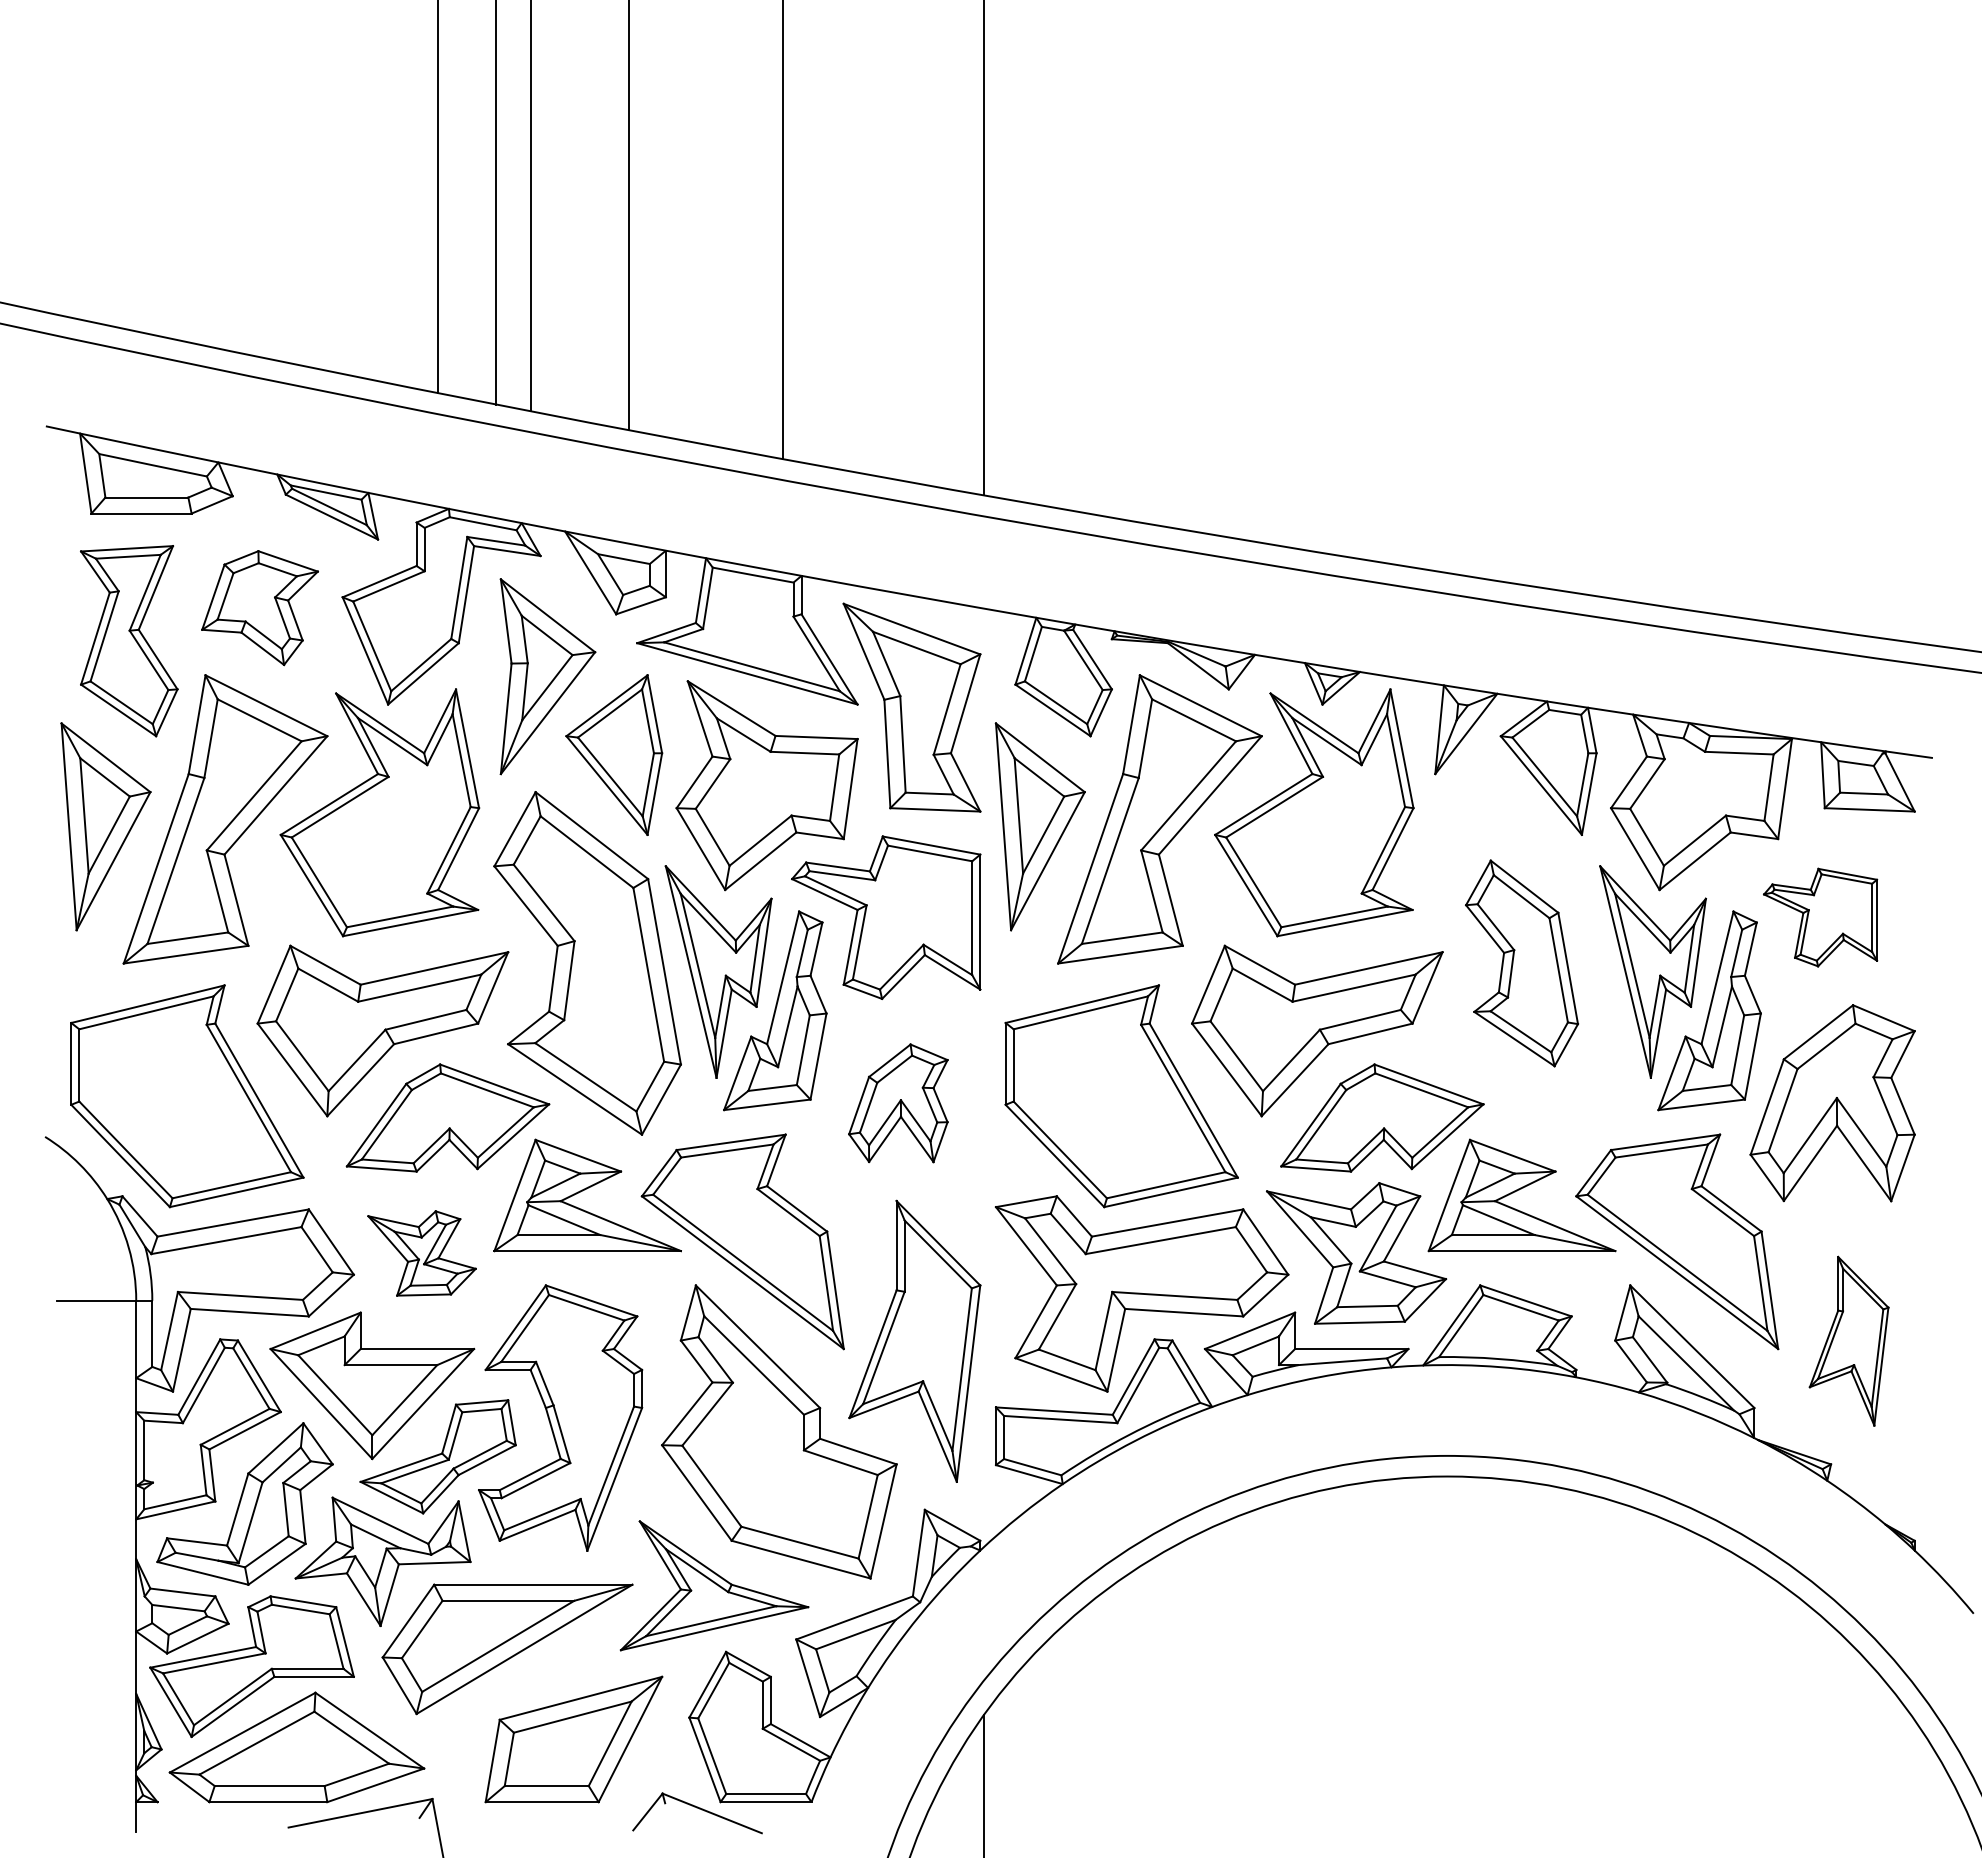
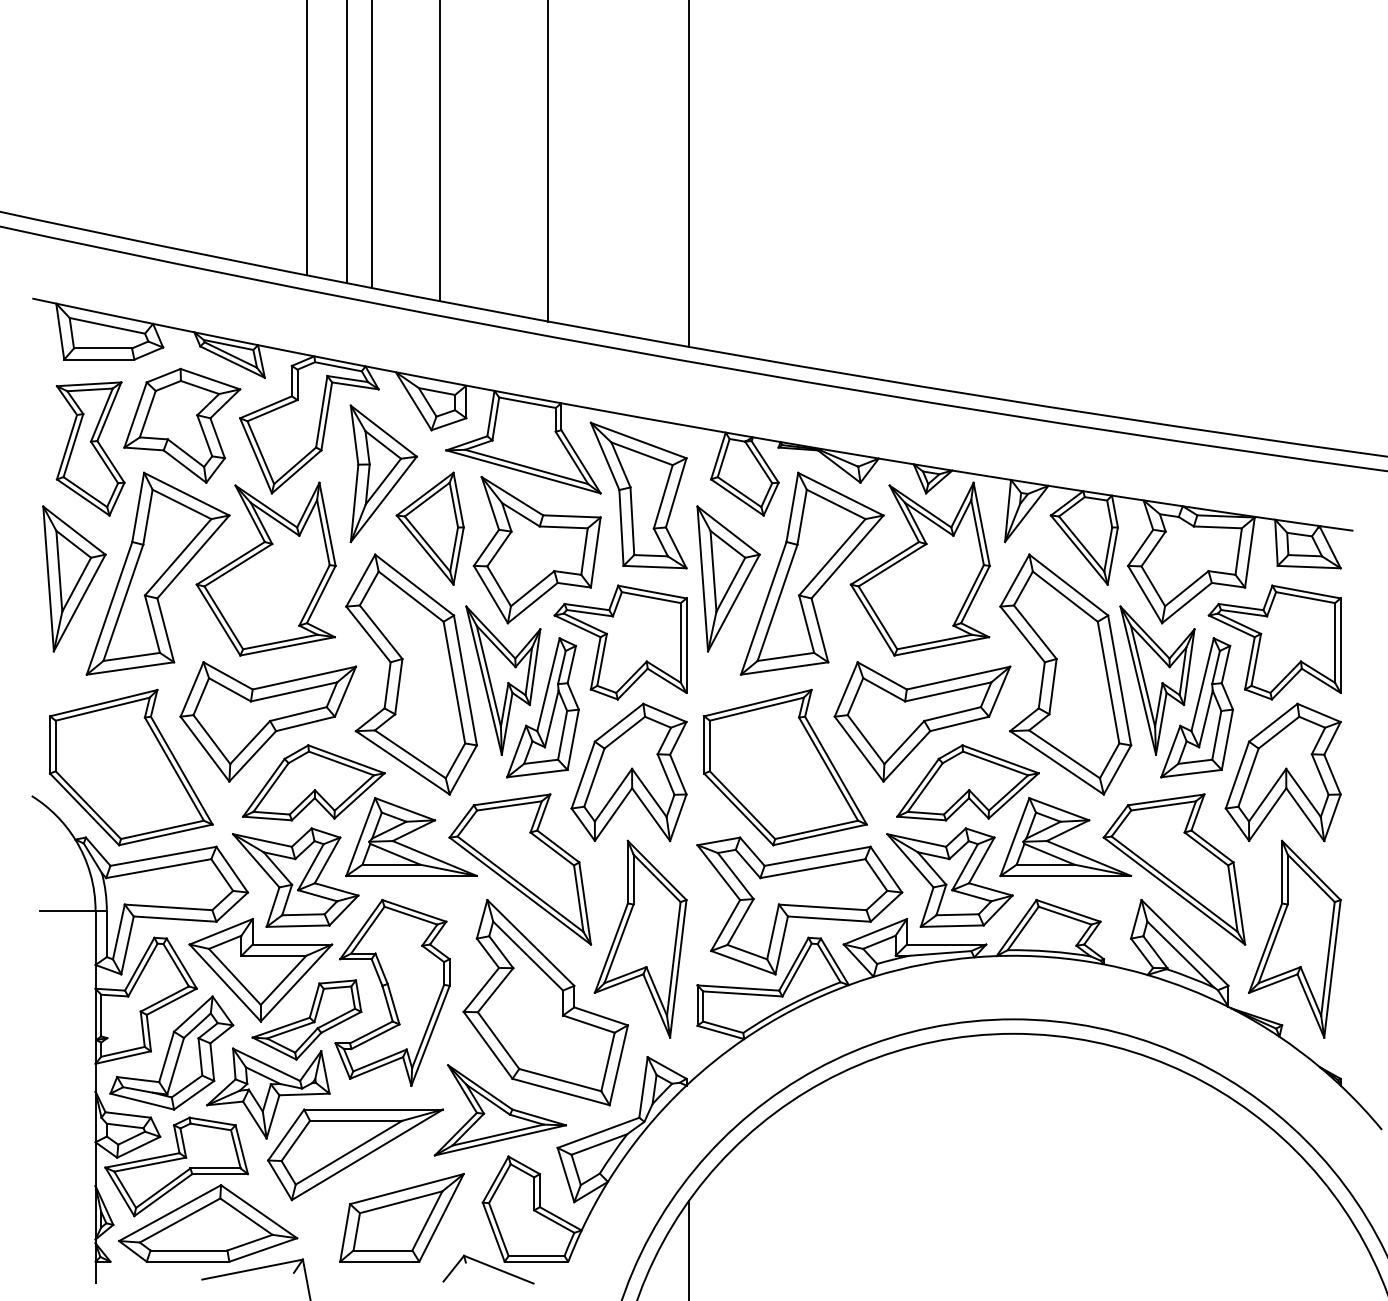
part: (259, 607) -> (181, 425), size x1.43
part: (1820, 917) -> (1274, 642), size x1.67
part: (1521, 963) -> (1065, 674), size x1.67
part: (898, 1103) -> (629, 772), size x1.67
part: (421, 1253) -> (295, 877), size x1.67
part: (1848, 1340) -> (1294, 938), size x1.67

